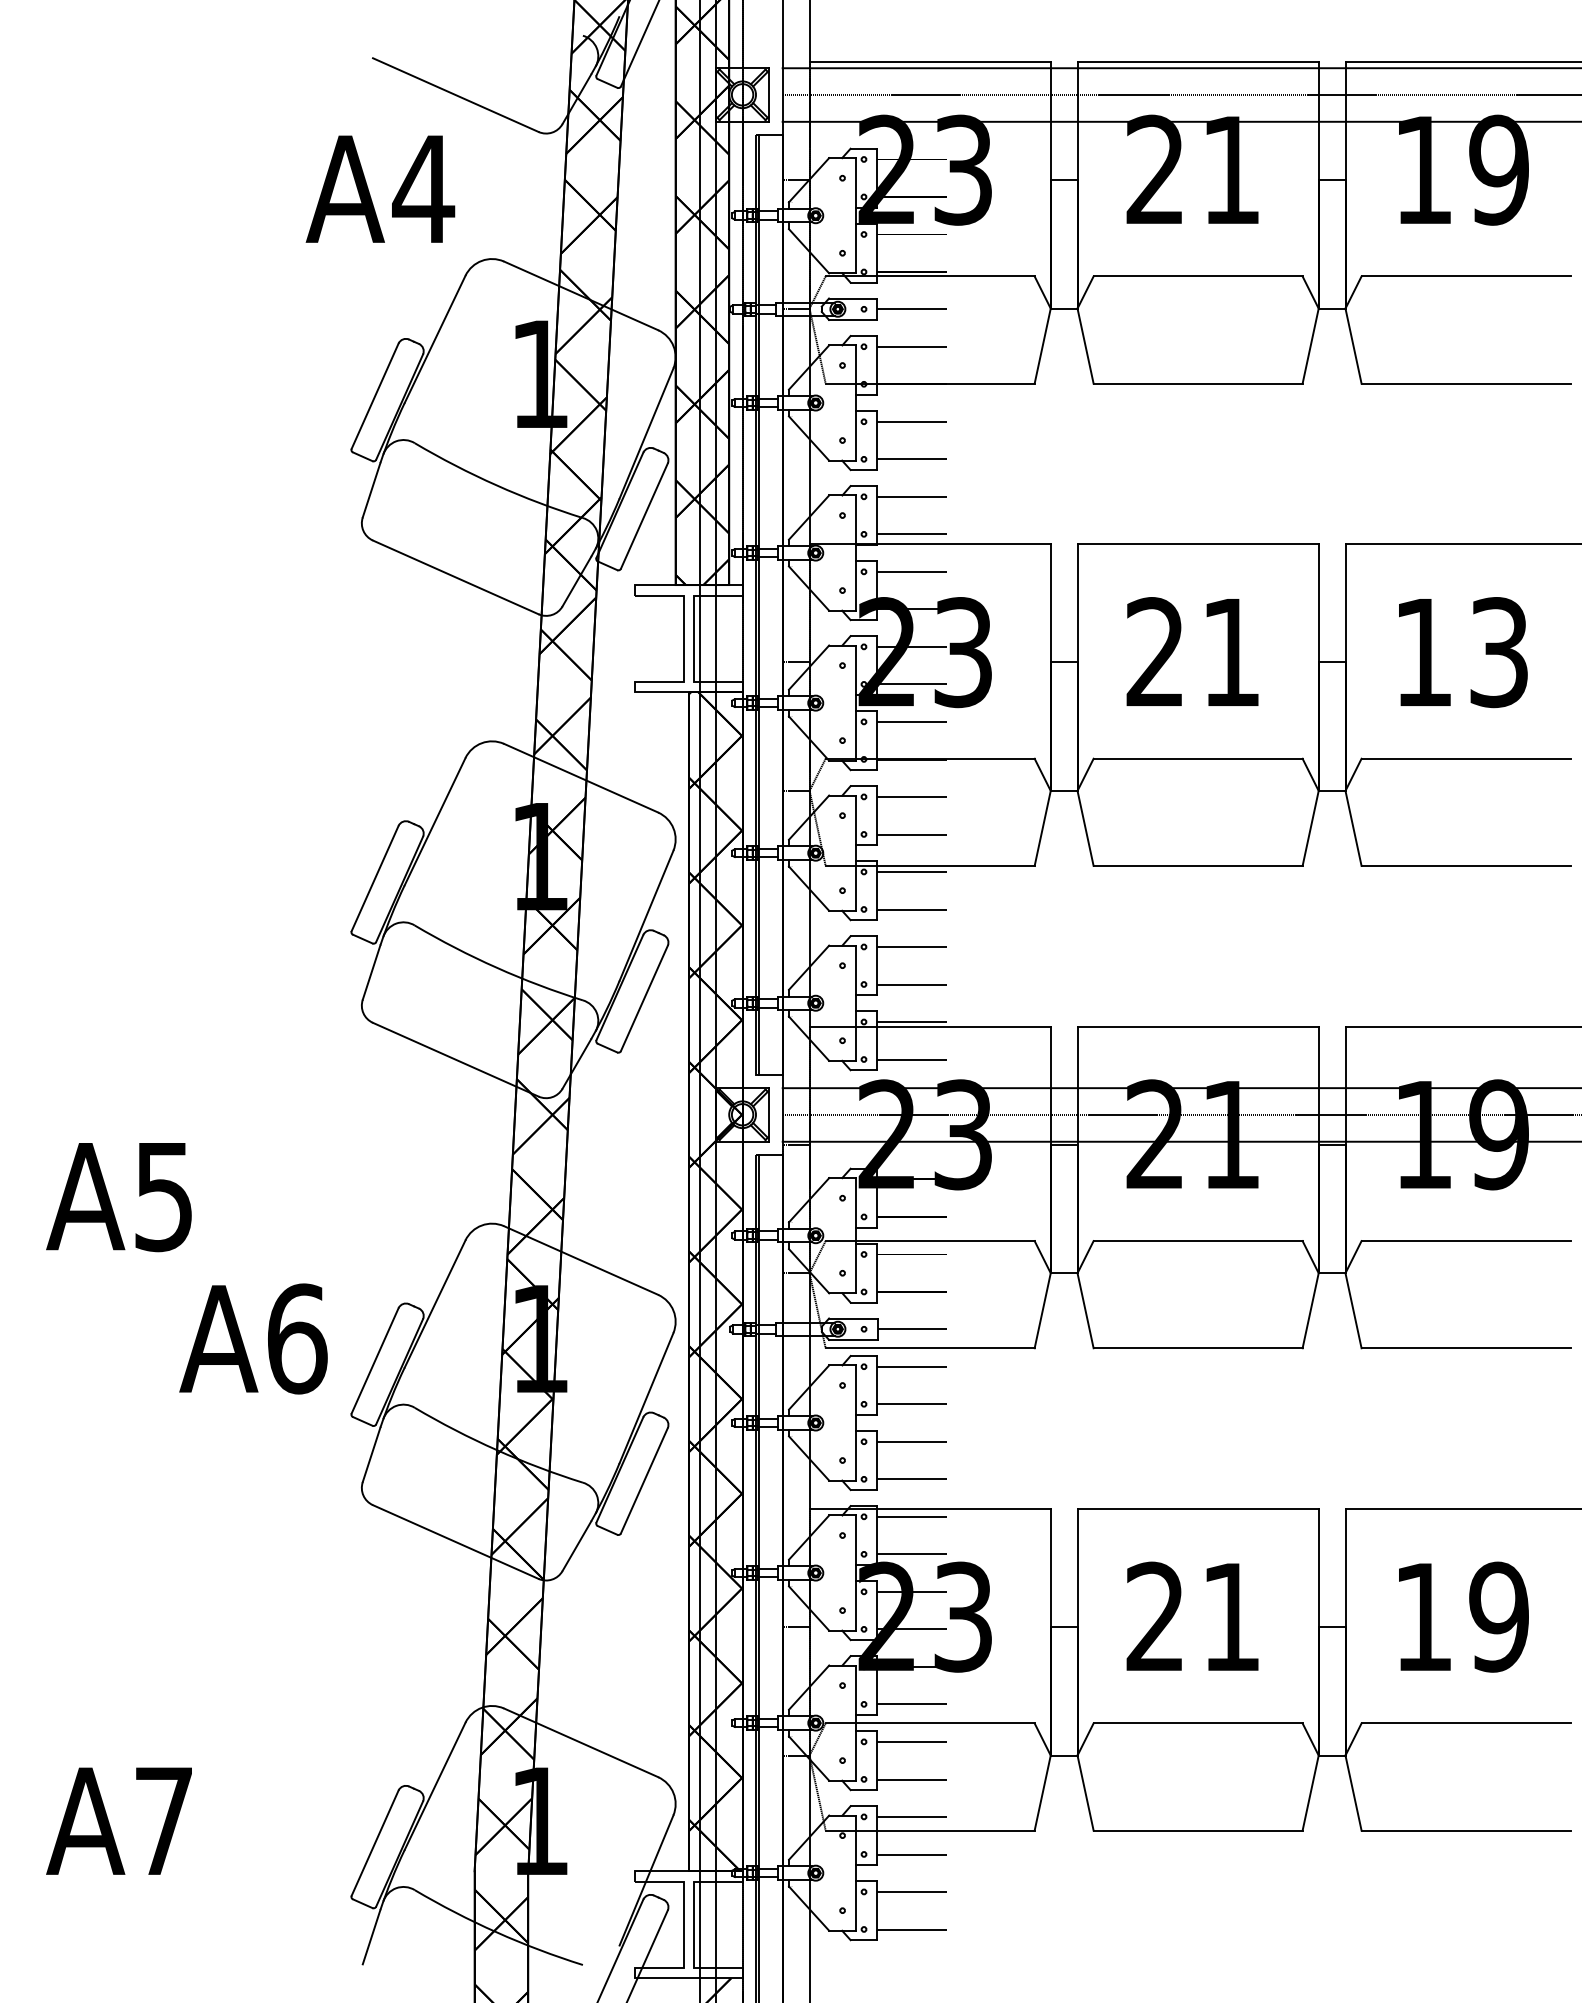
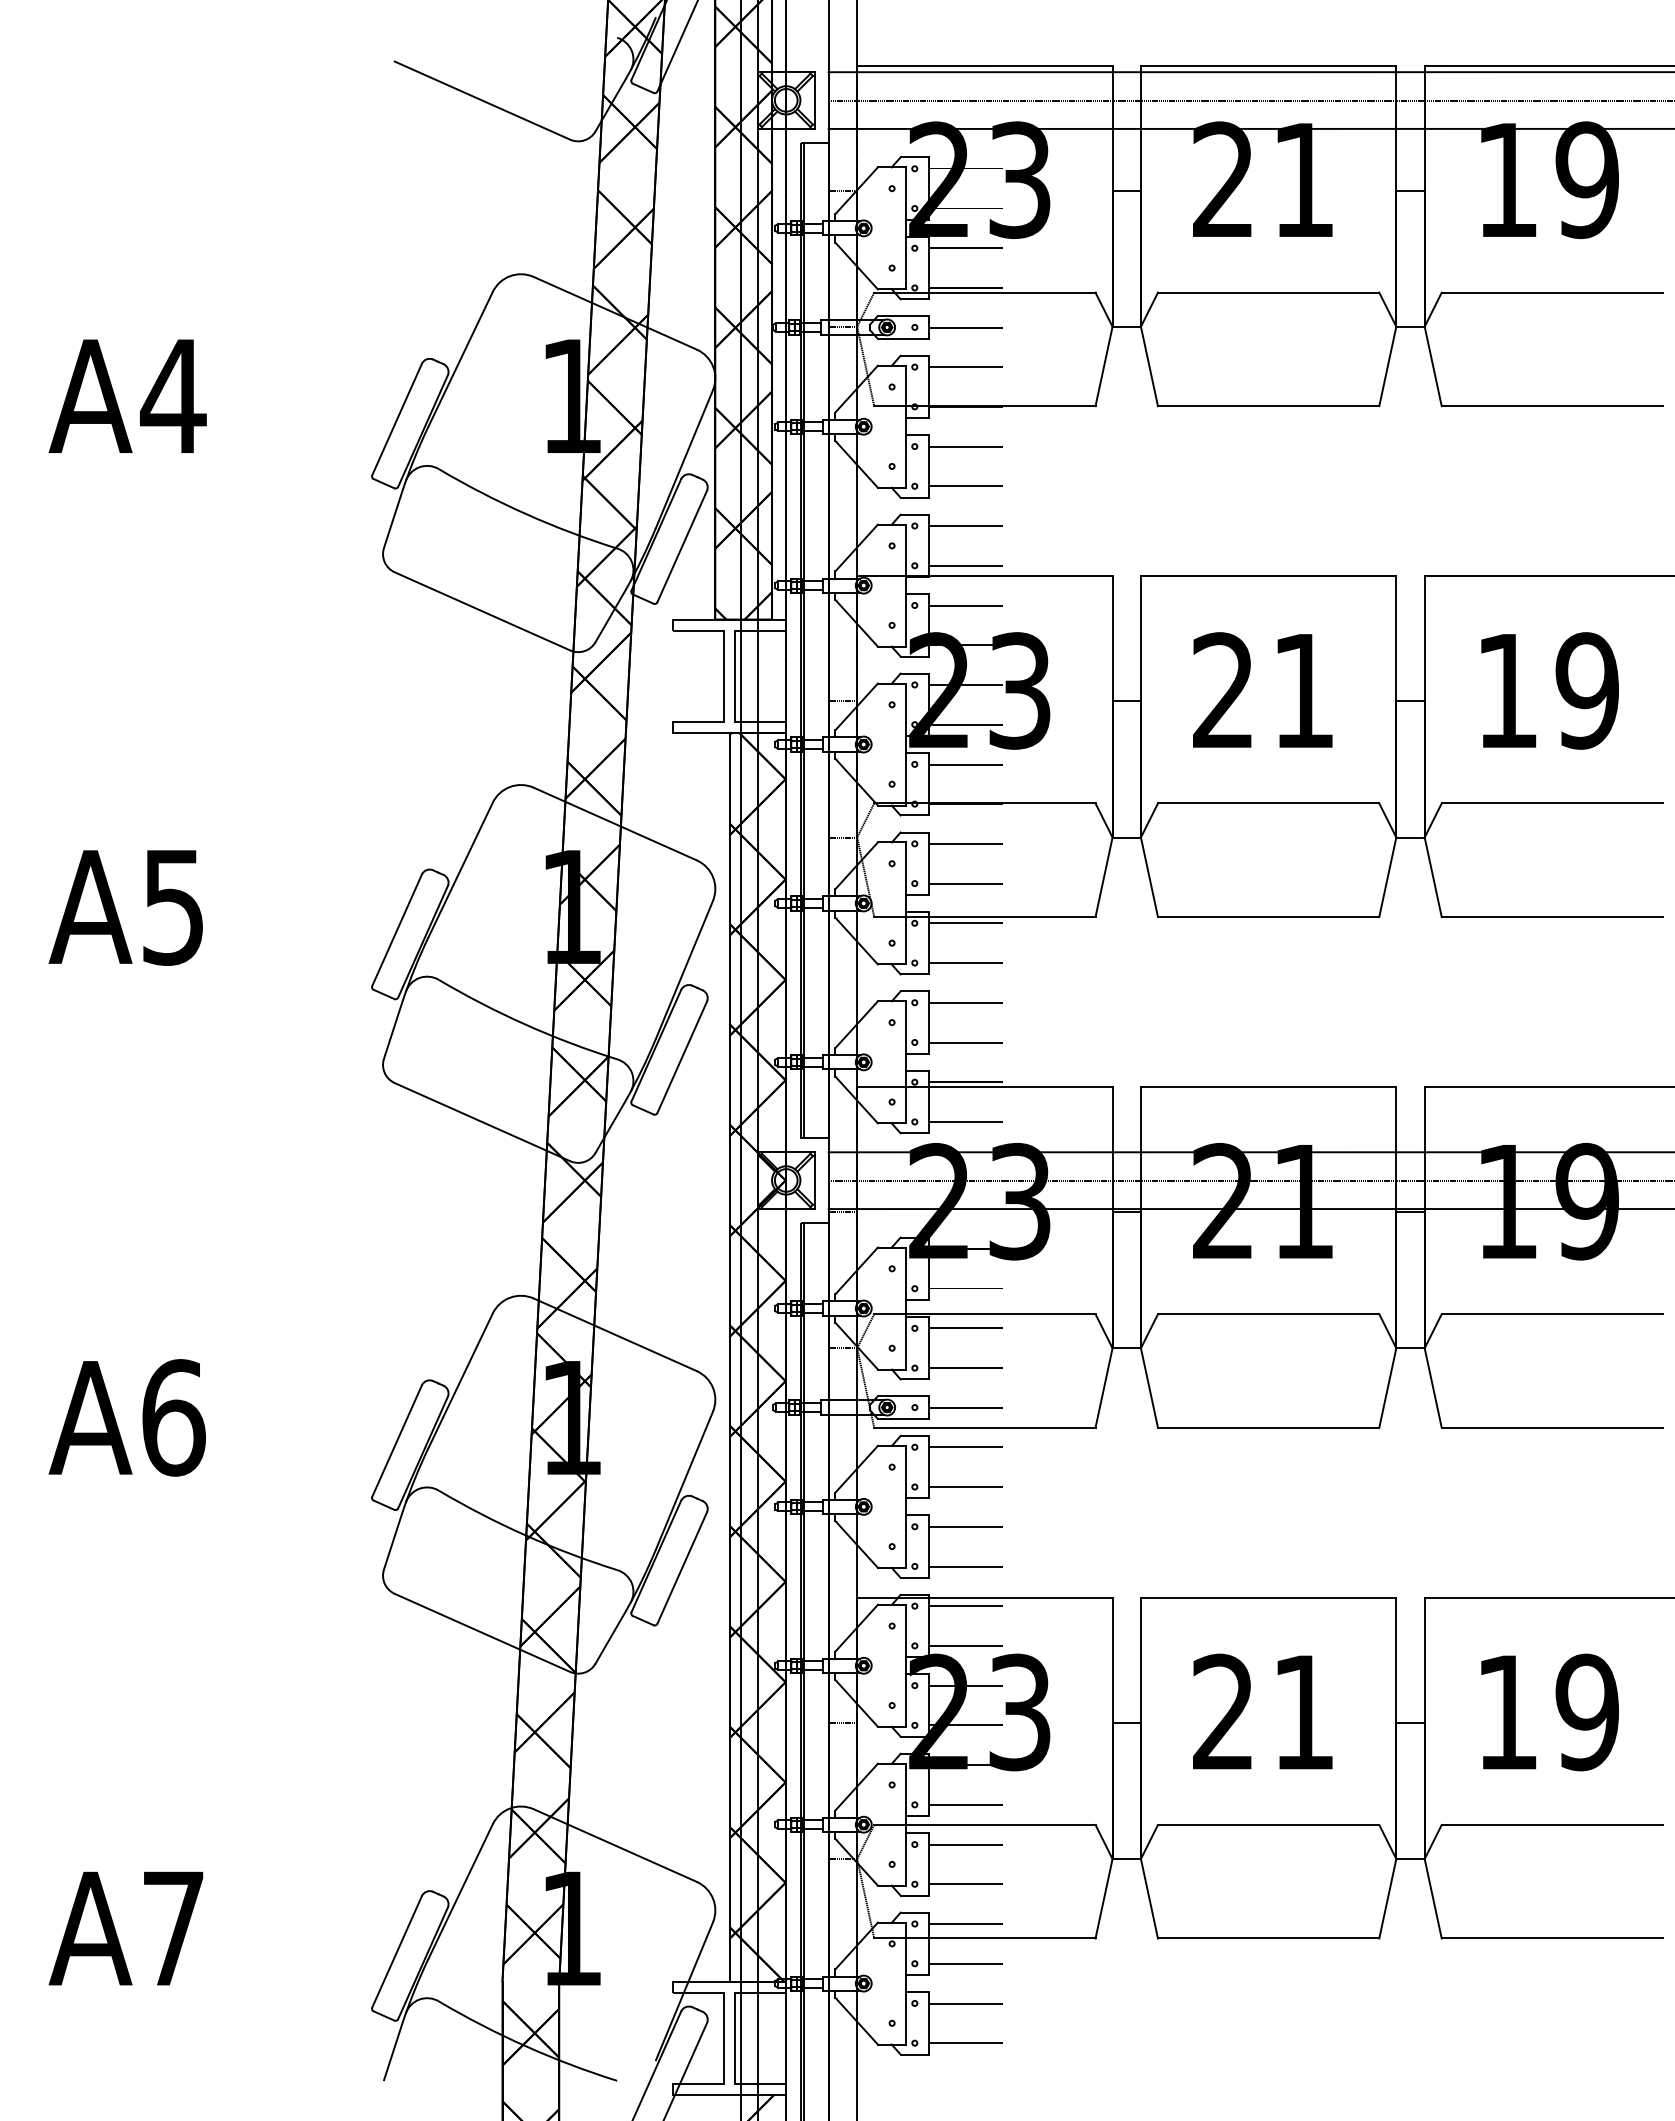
text: (380, 188) -> (127, 395), moved
text: (1498, 652) -> (1586, 690), 13 -> 19
text: (118, 1196) -> (125, 907), moved
text: (252, 1338) -> (126, 1417), moved

